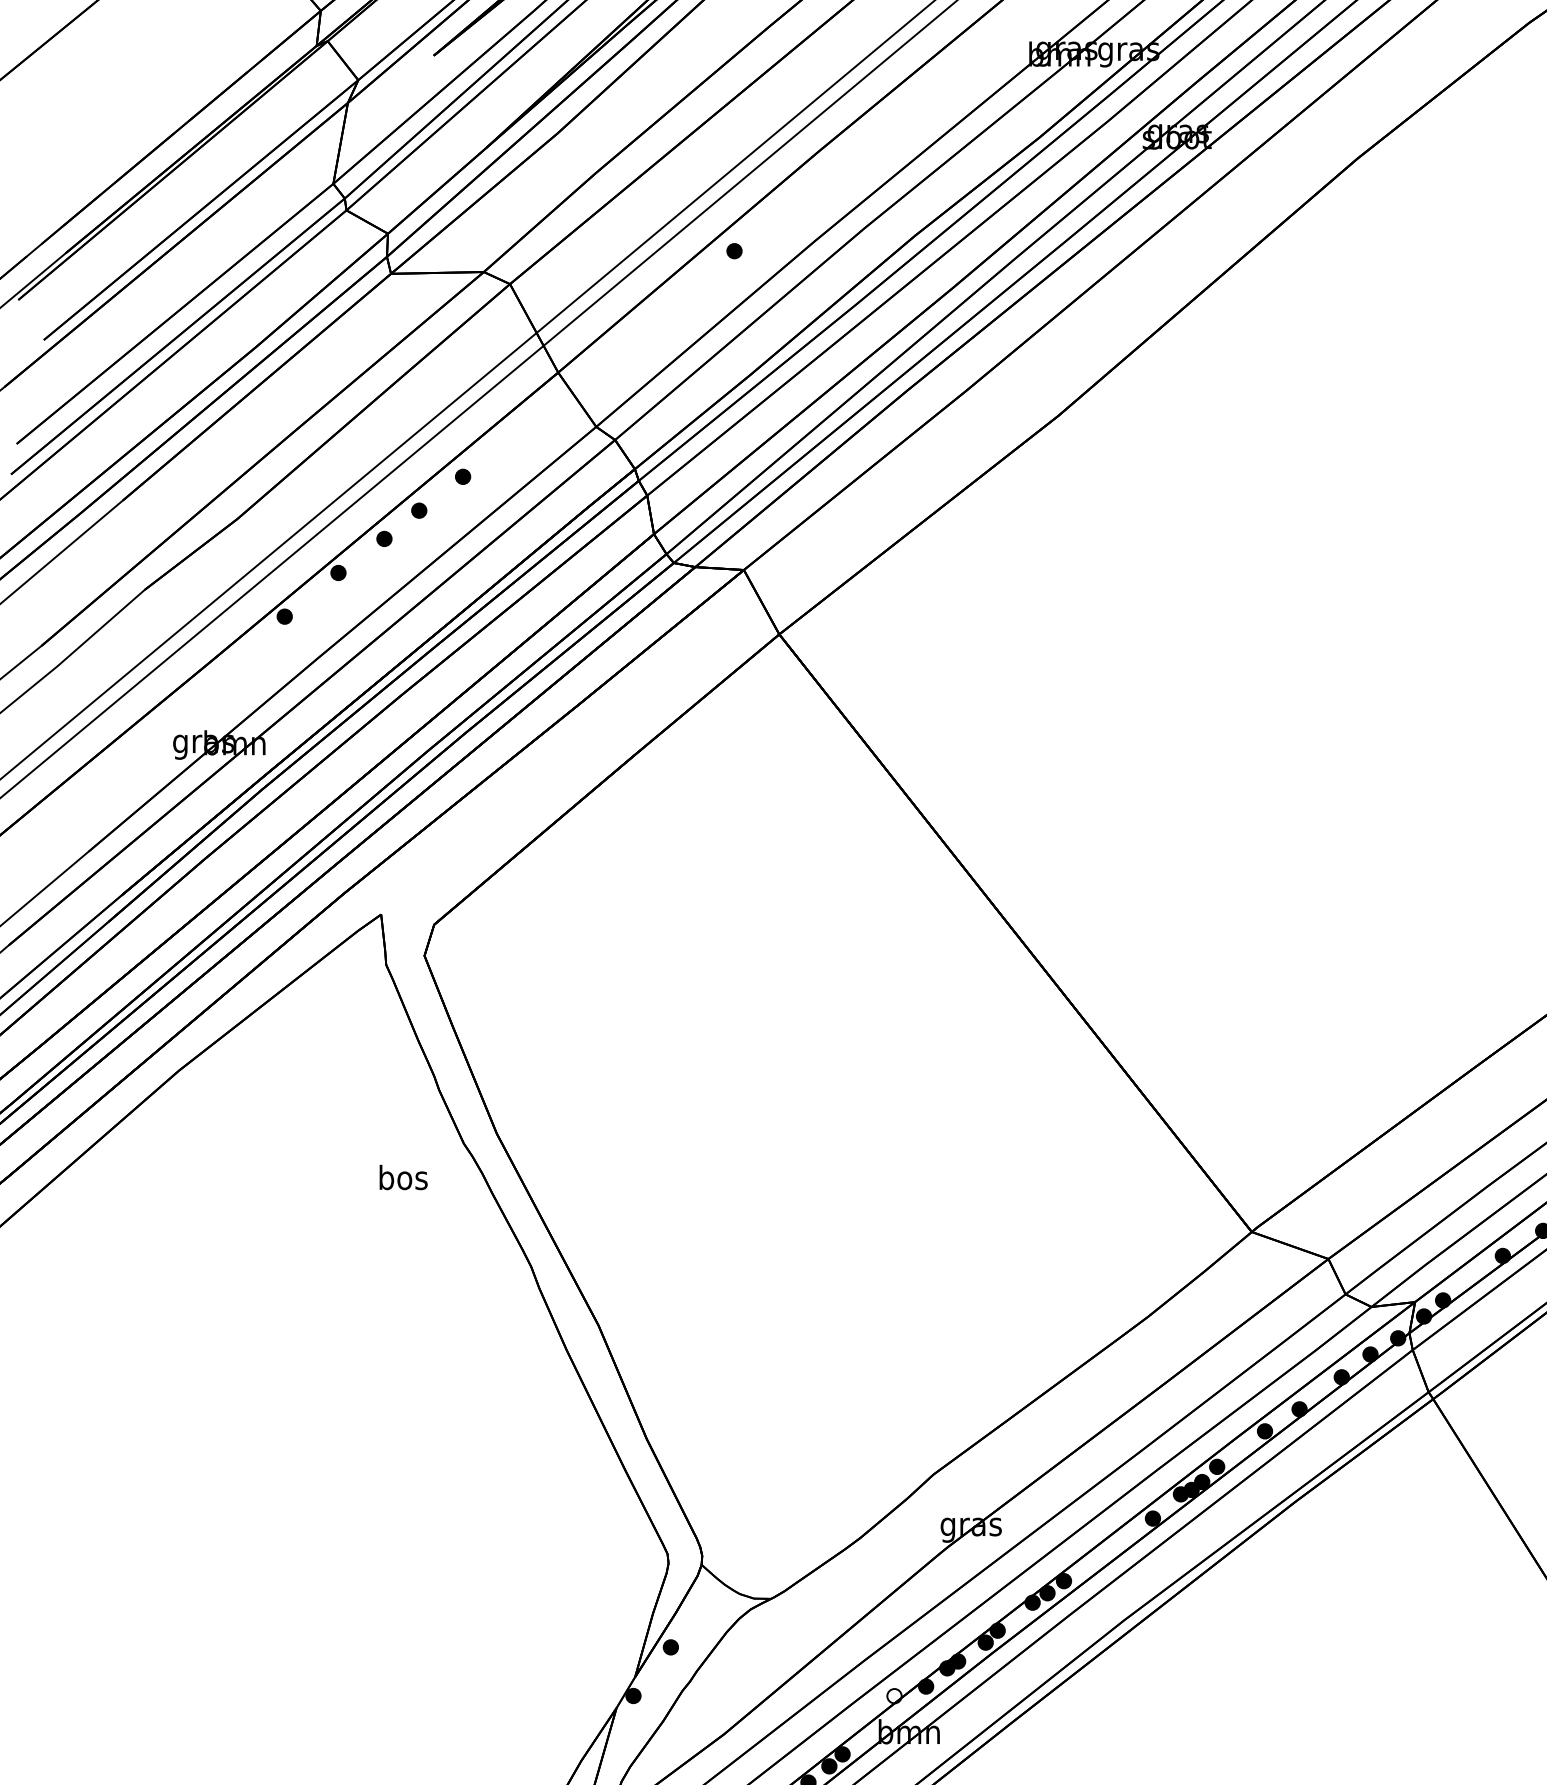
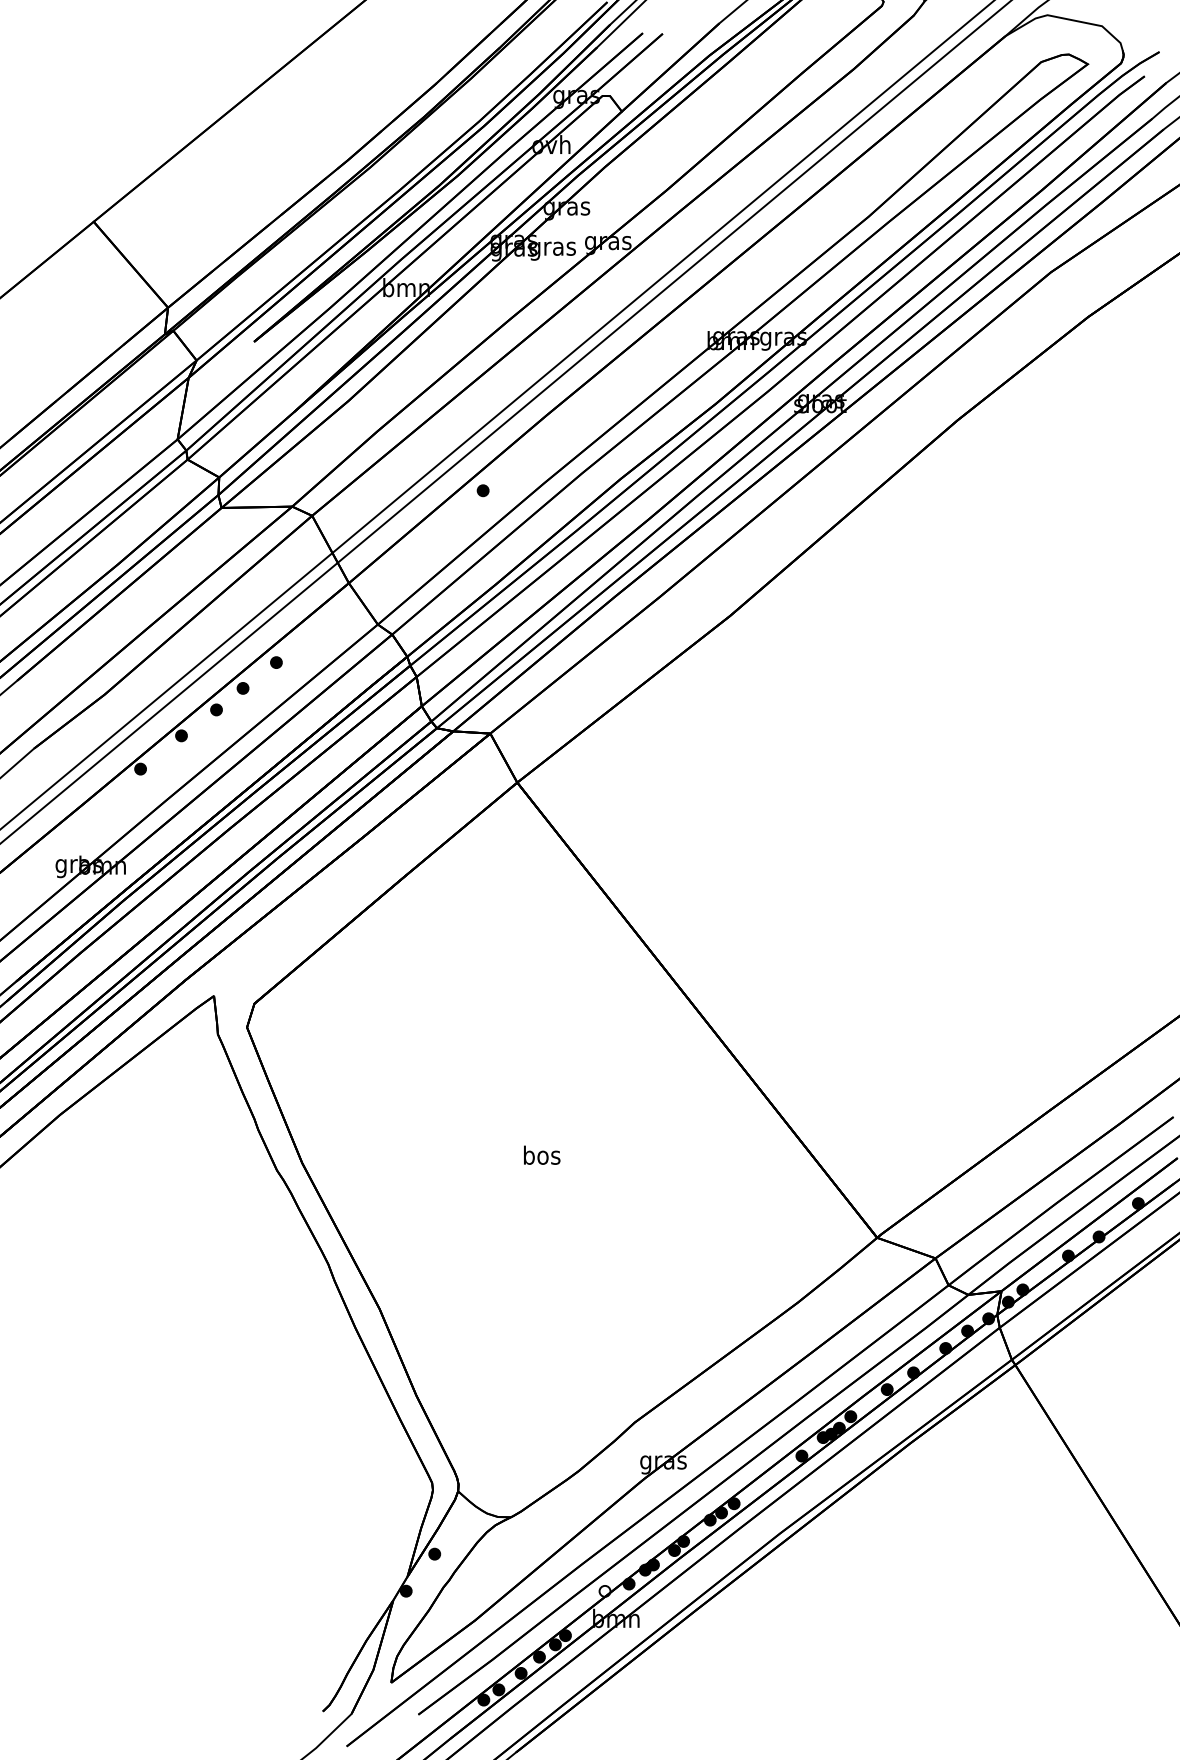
text: (404, 1176) -> (542, 1154), moved

